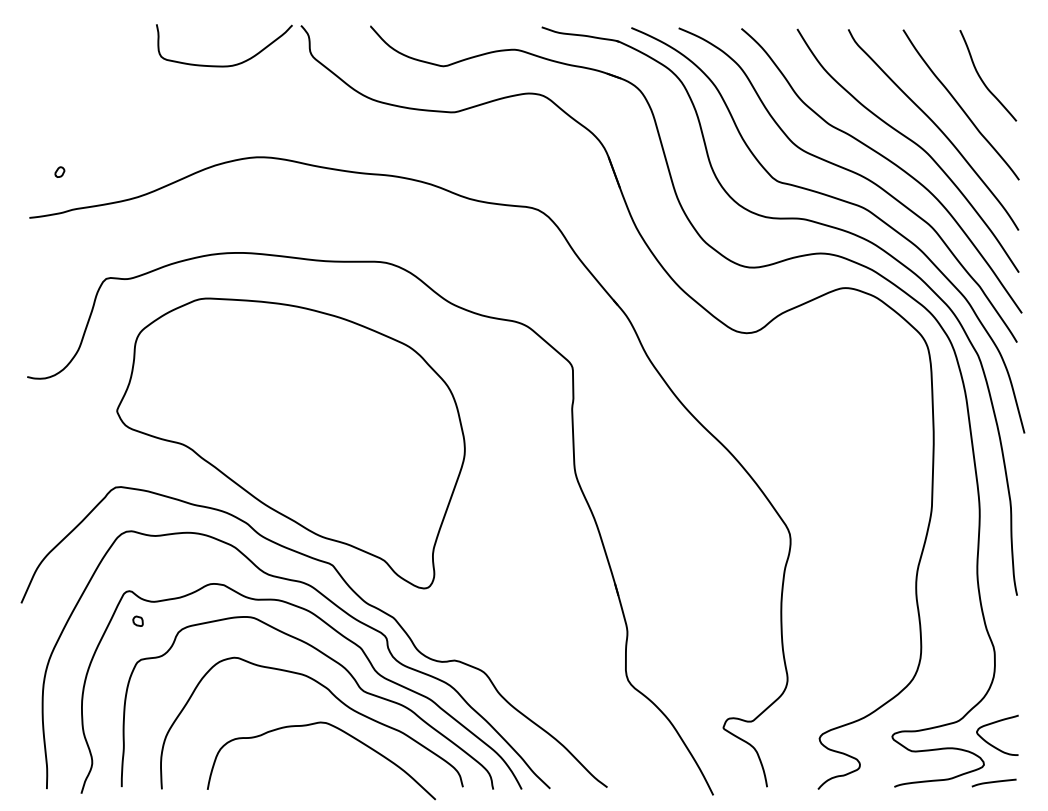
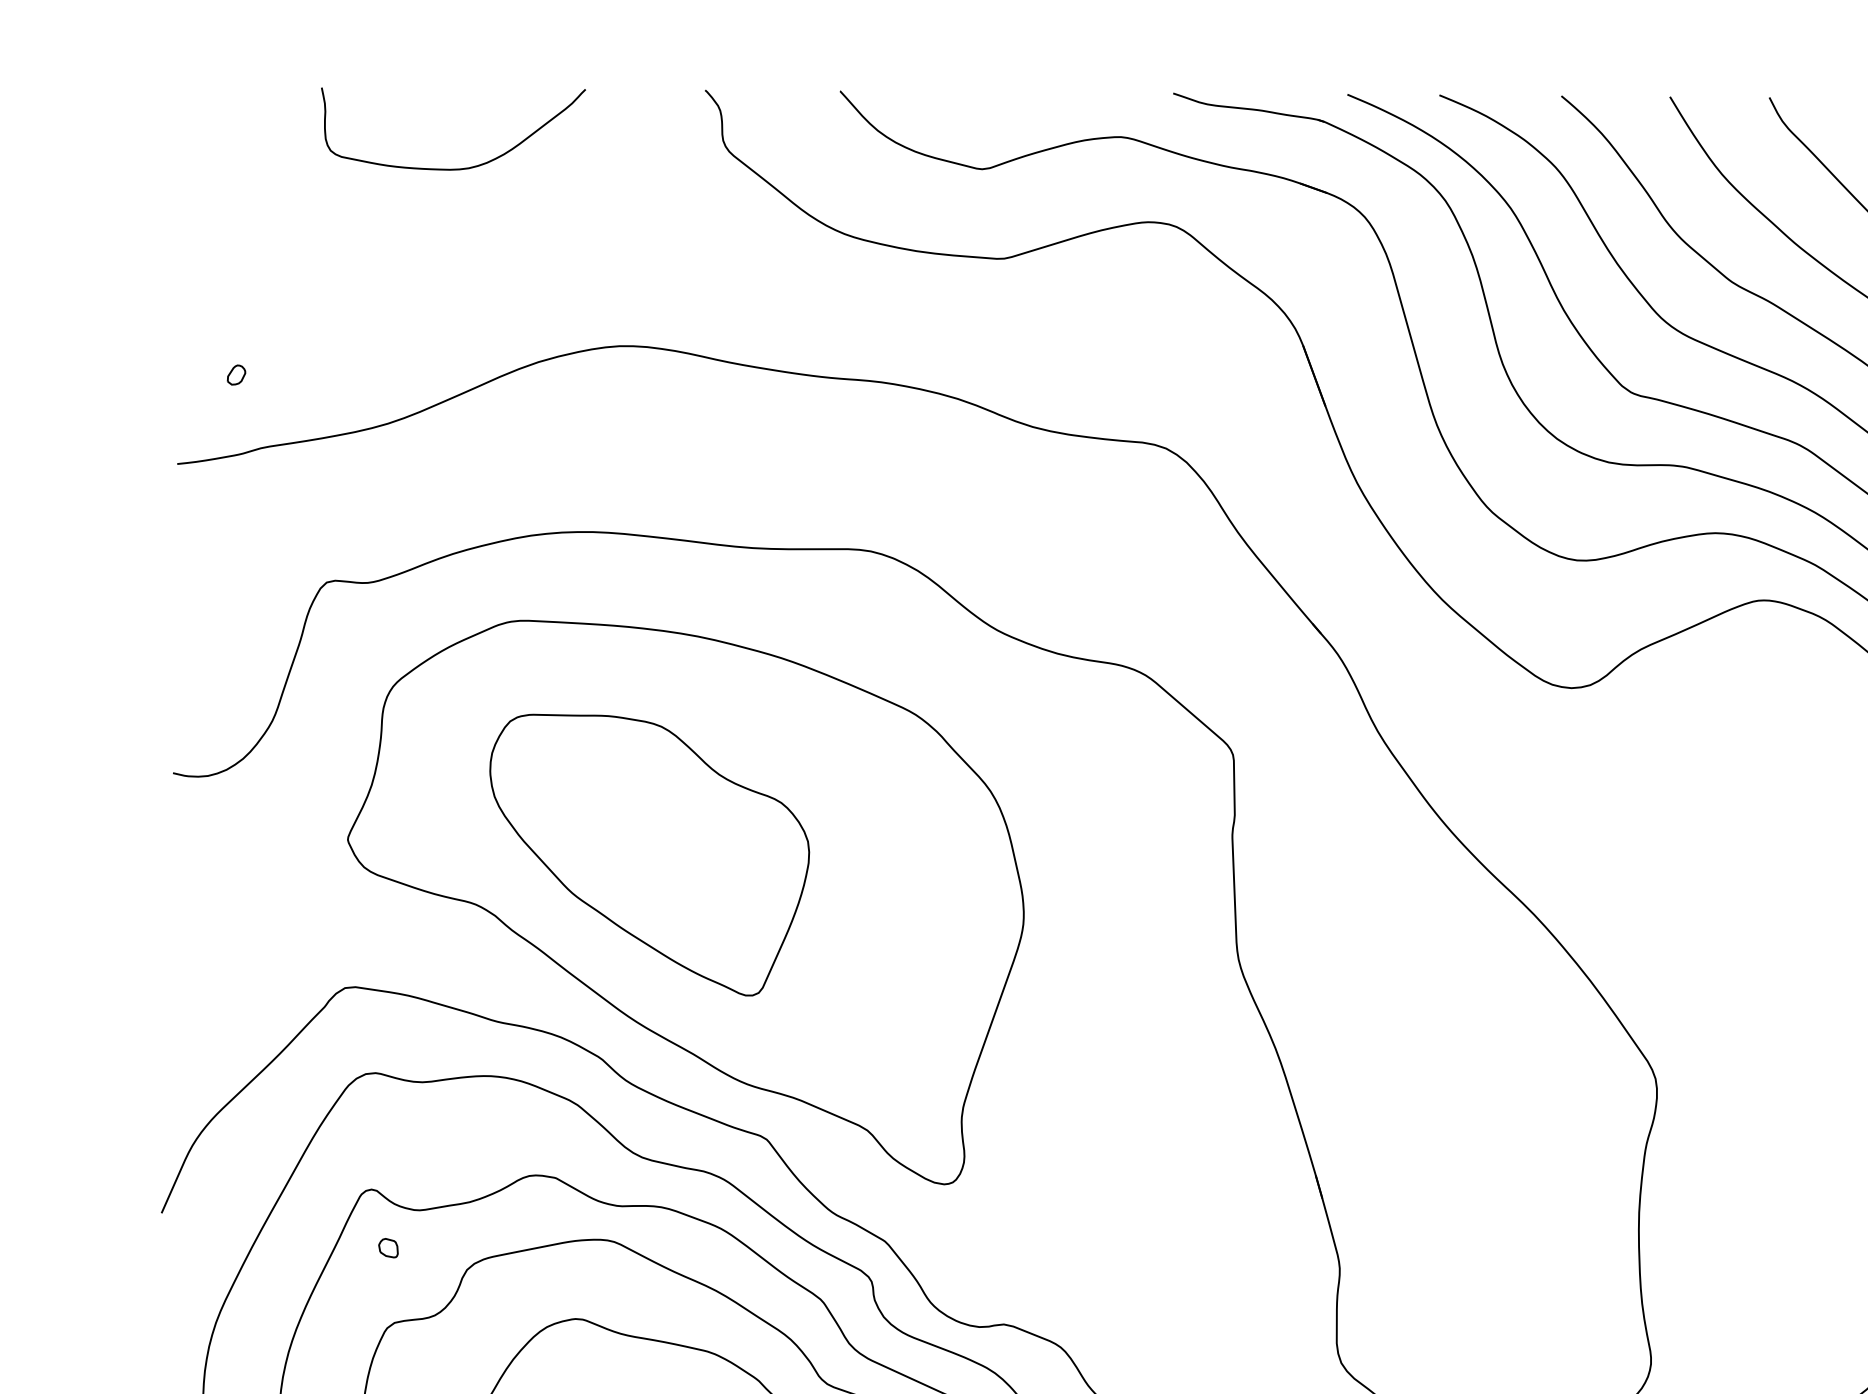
curve: (224, 65) -> (453, 167), moved
part: (272, 419) -> (649, 855), added

